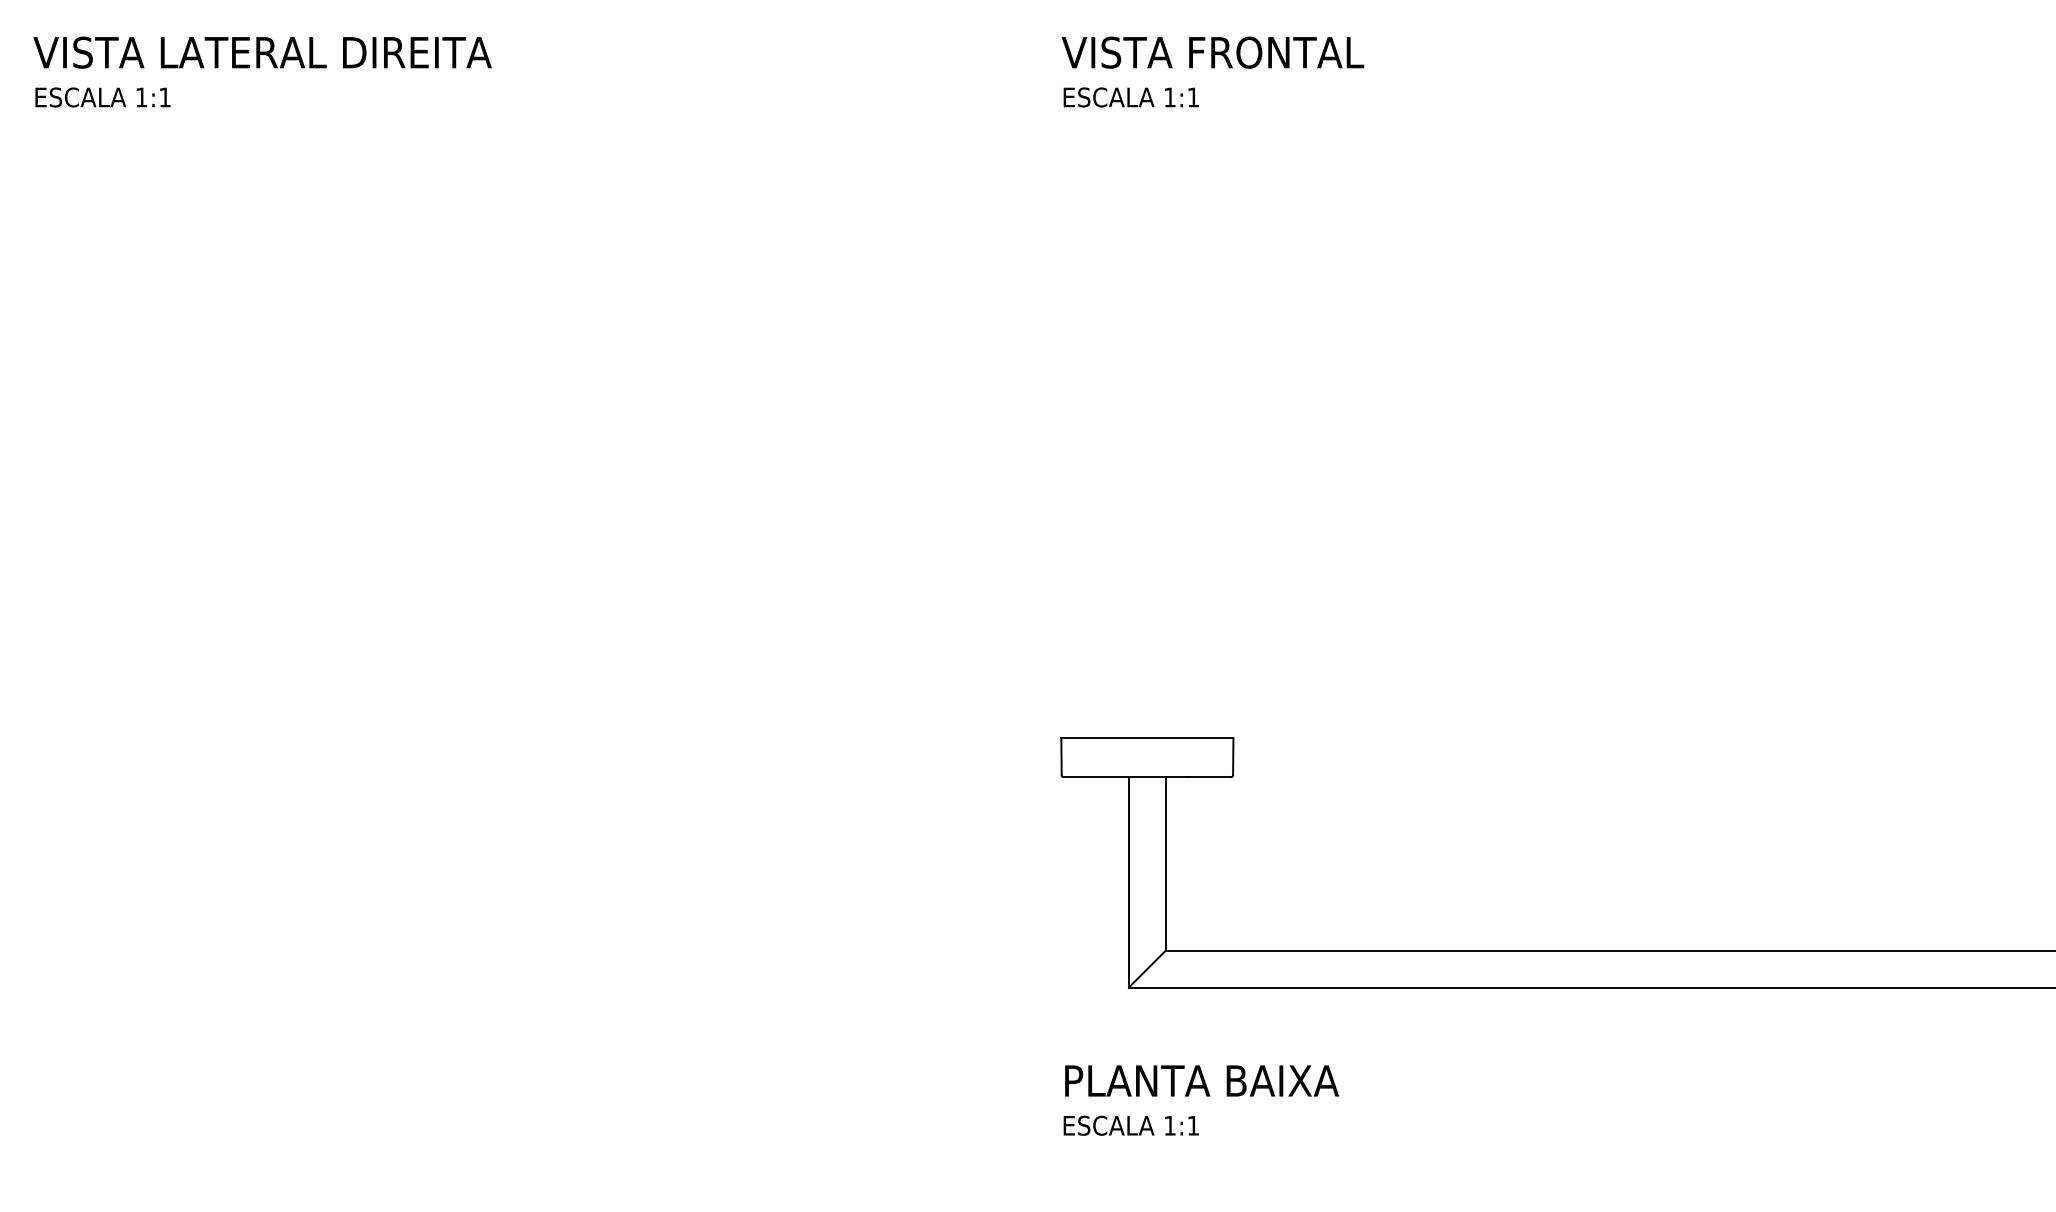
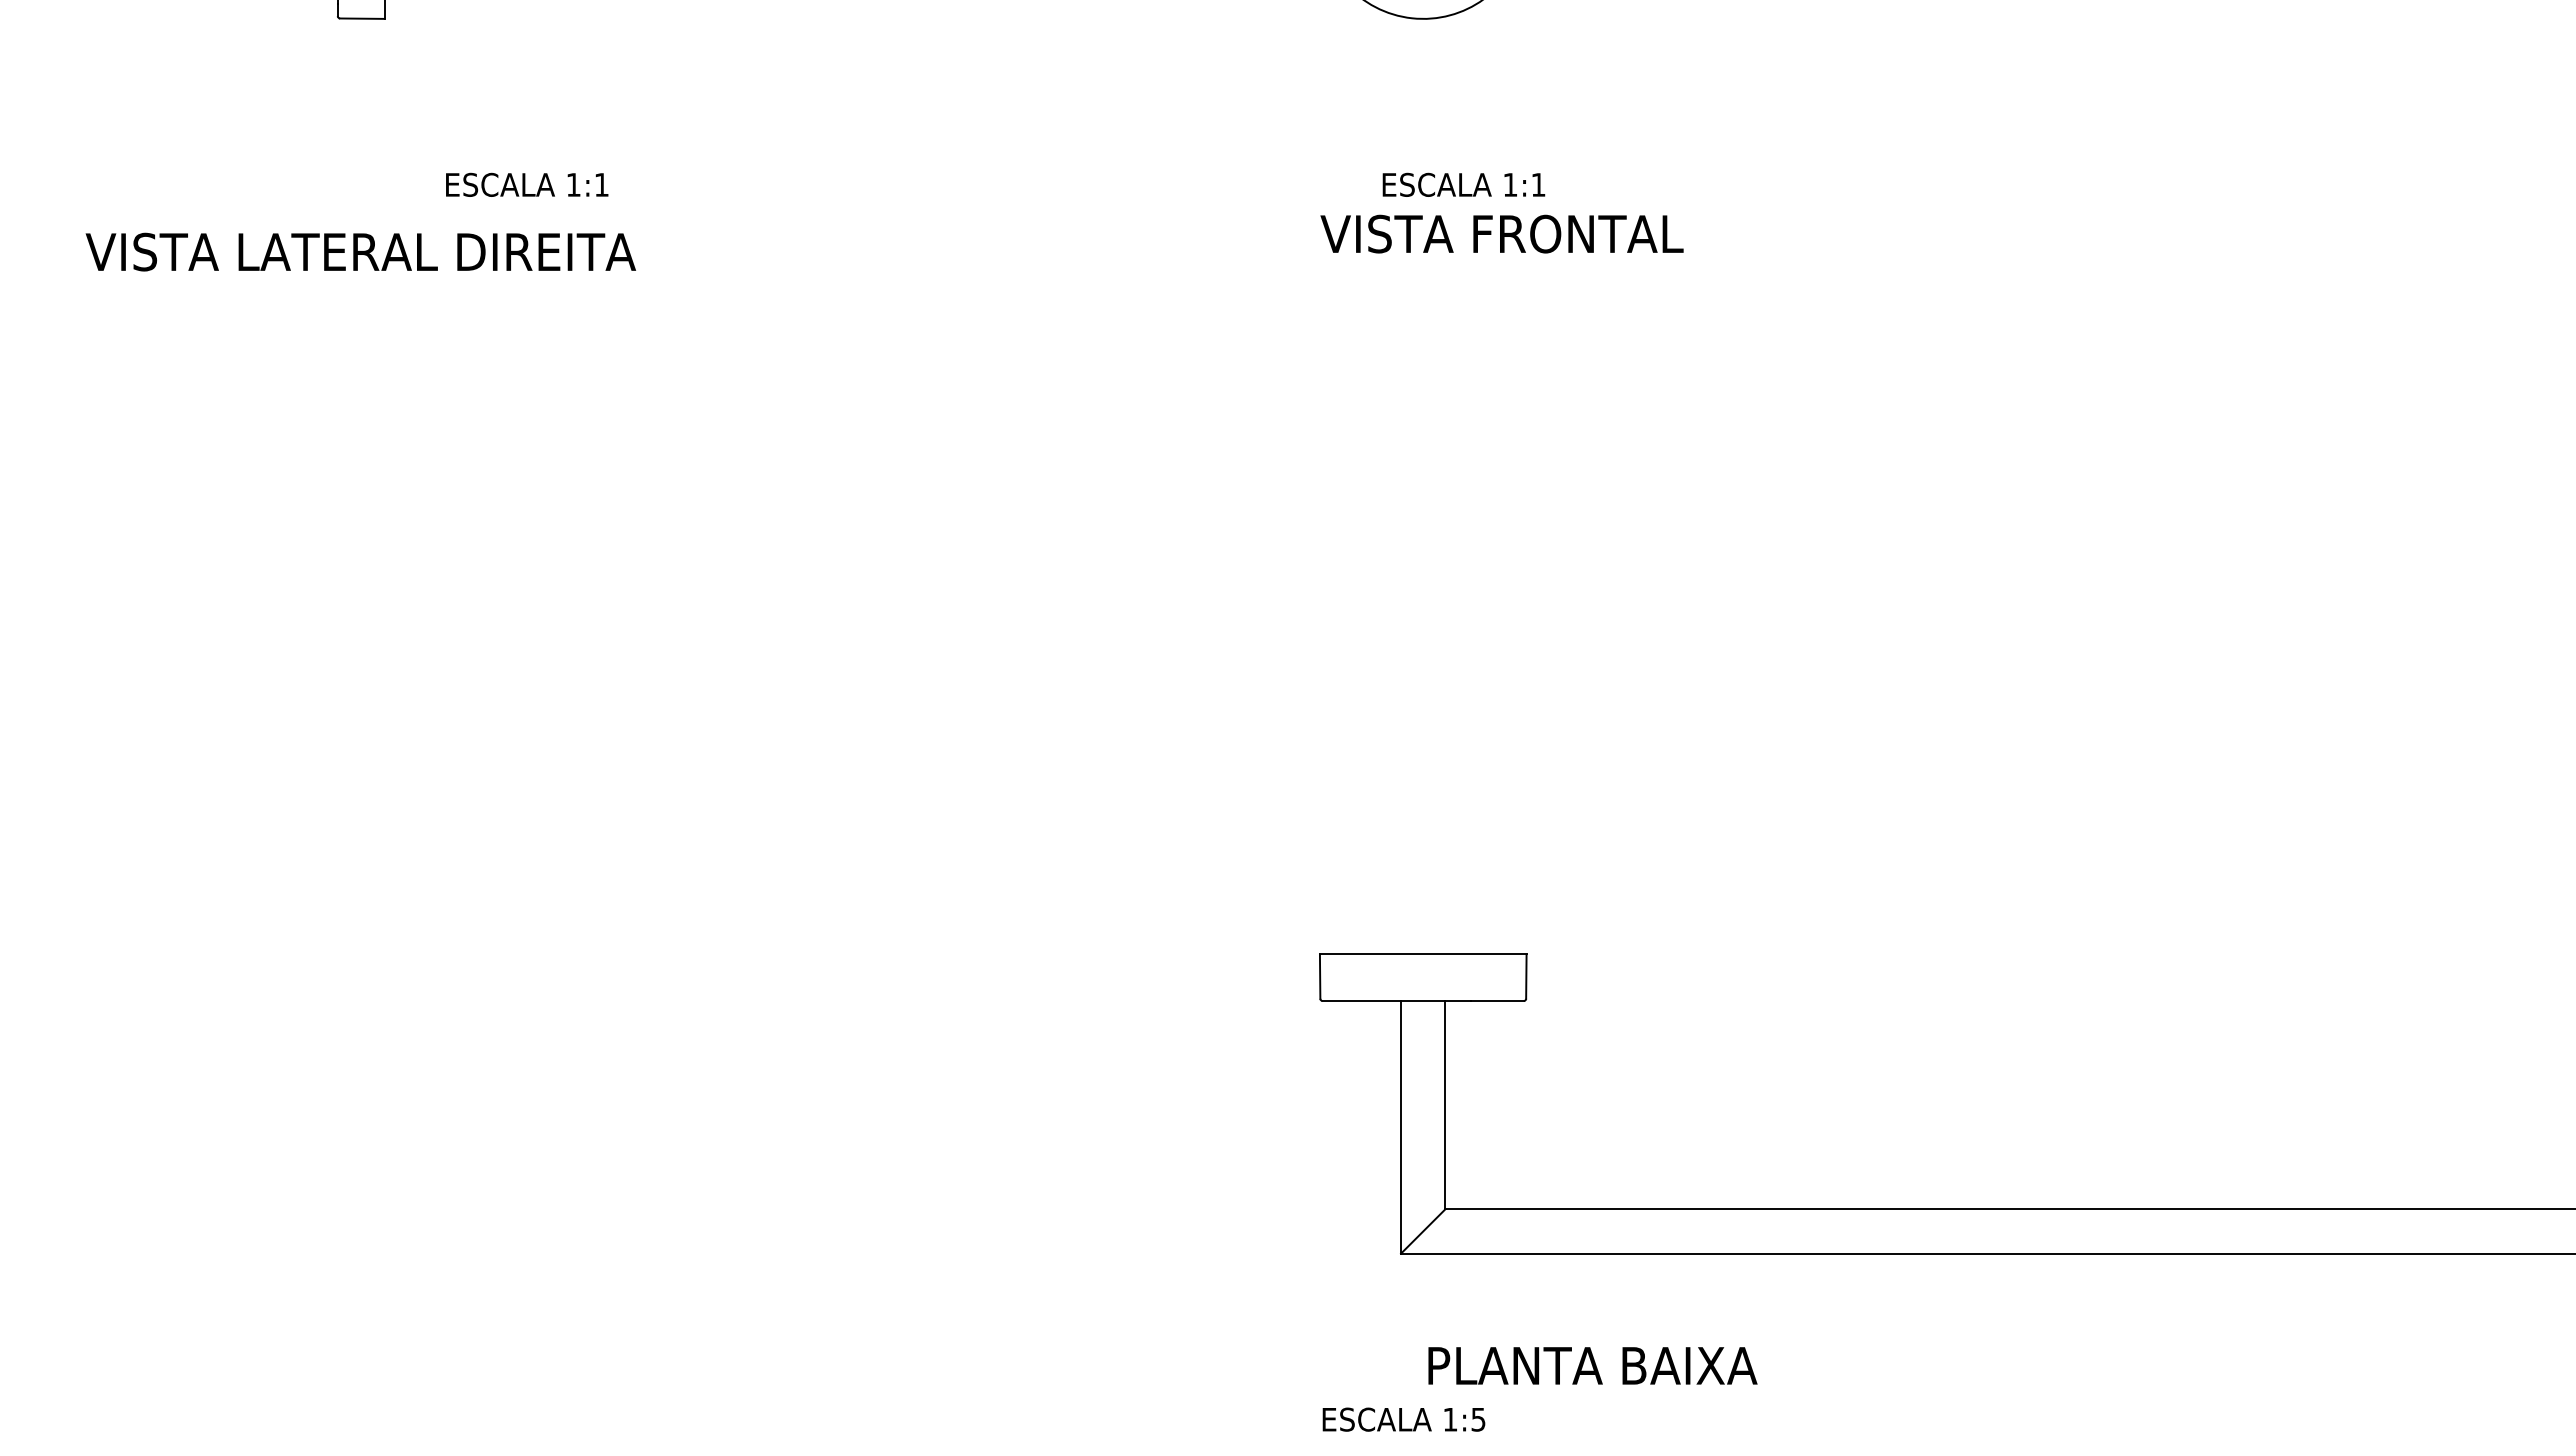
text: (262, 52) -> (360, 251), moved
text: (1212, 52) -> (1501, 233), moved
text: (103, 97) -> (527, 184), moved
text: (1130, 97) -> (1463, 184), moved
text: (1201, 1080) -> (1592, 1365), moved
text: (1193, 1125) -> (1478, 1419), 1:1 -> 1:5

